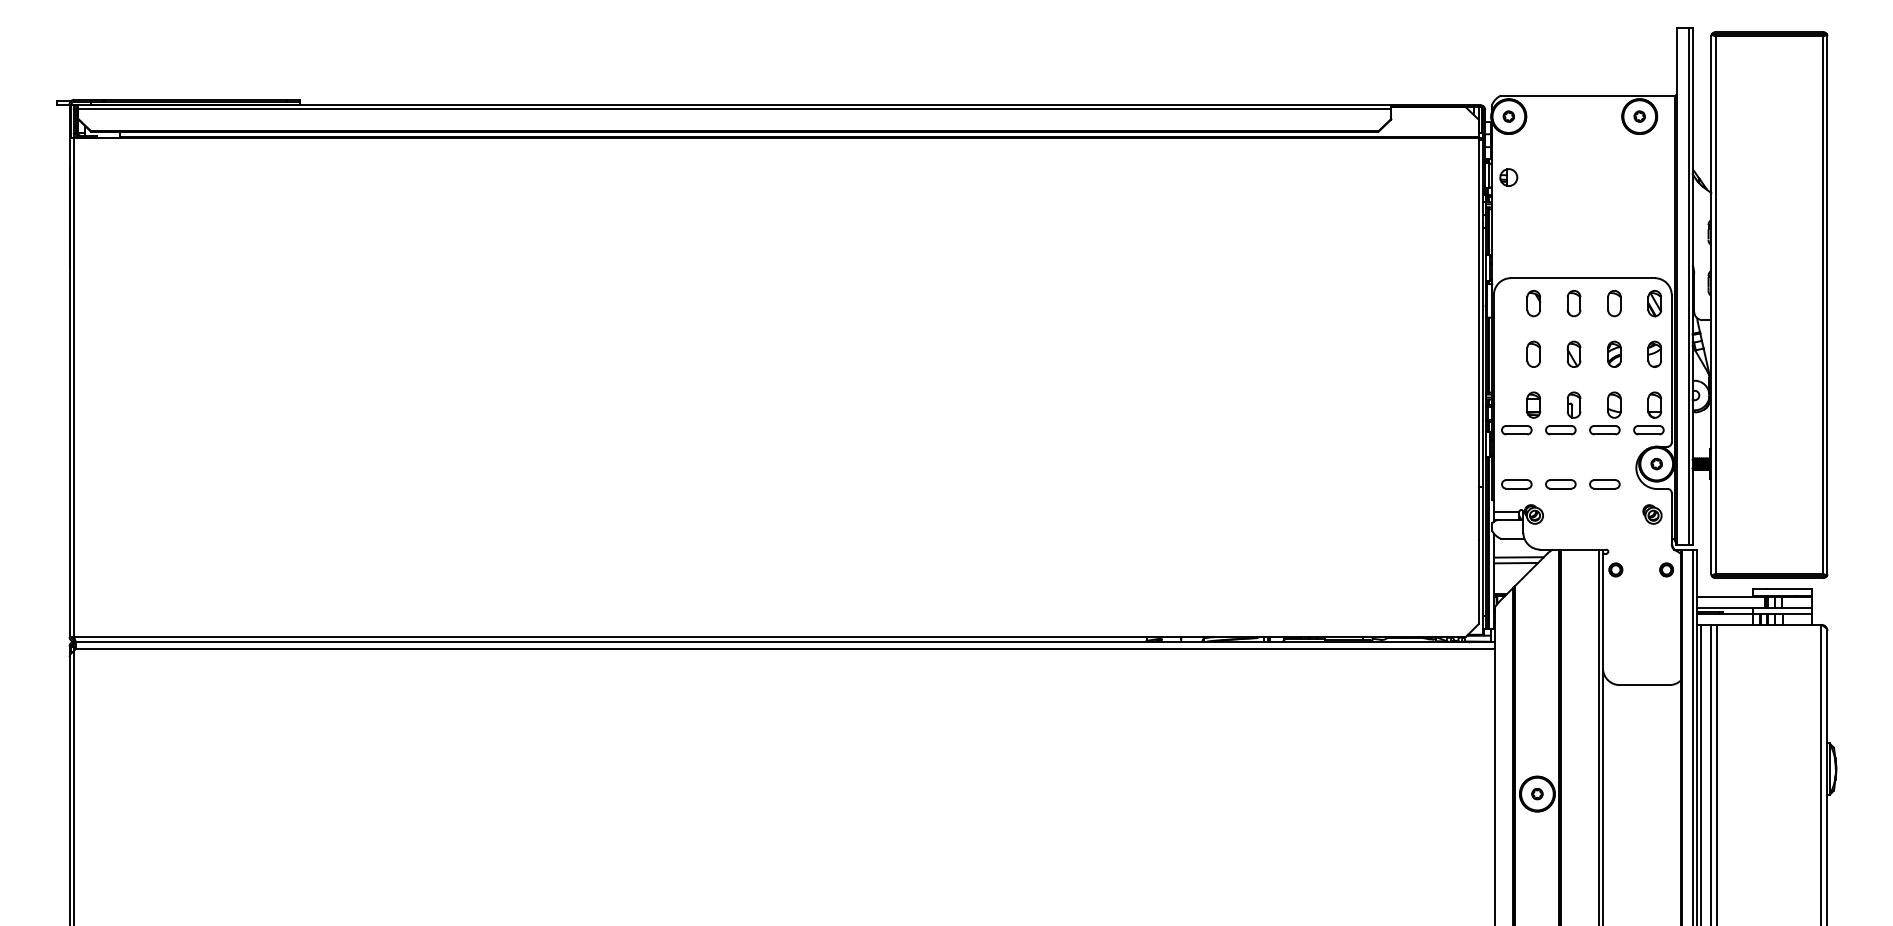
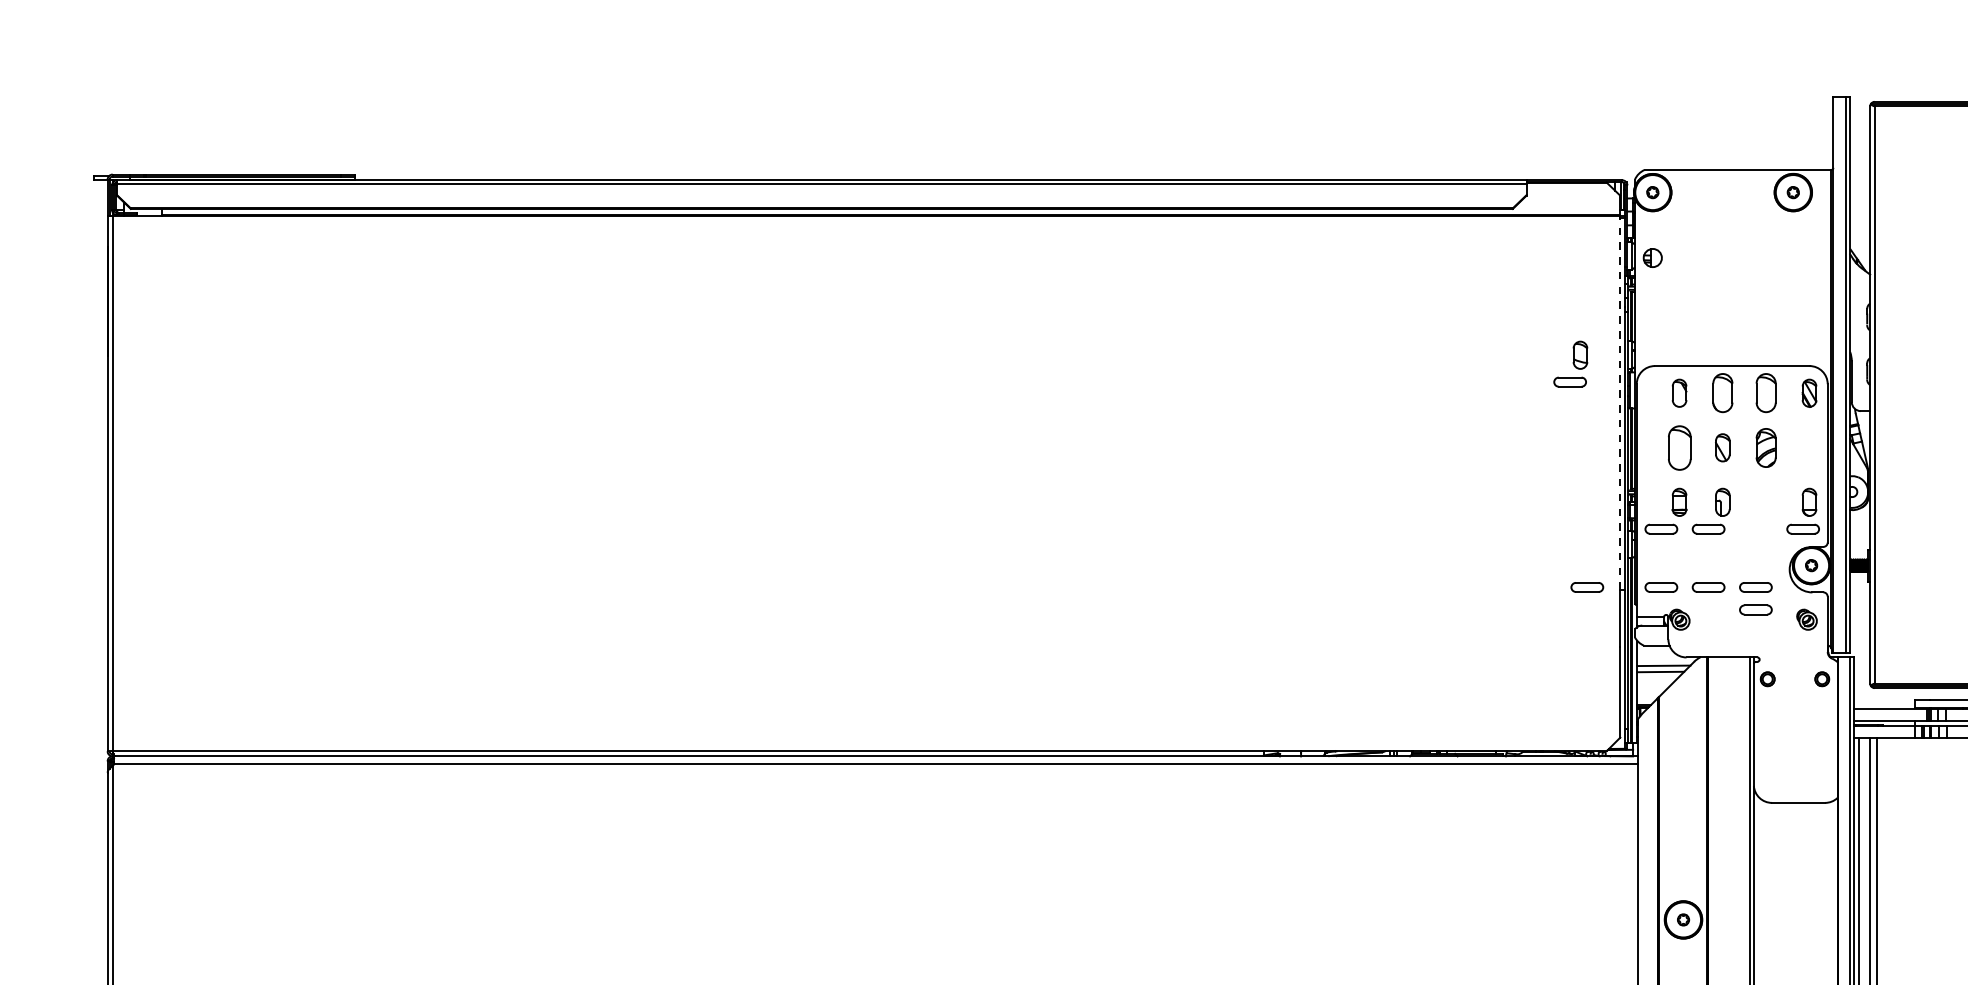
part: (1573, 303) -> (1722, 393), size x1.4
part: (1614, 303) -> (1766, 393), size x1.4
line: (1478, 313) -> (1620, 403), solid -> dashed
part: (1533, 353) -> (1679, 446), size x1.6
part: (1614, 353) -> (1766, 446), size x1.4
part: (1654, 353) -> (1809, 446), removed
part: (1605, 413) -> (1570, 364), moved
part: (1447, 484) -> (1586, 587), added
part: (1604, 505) -> (1755, 610), added

